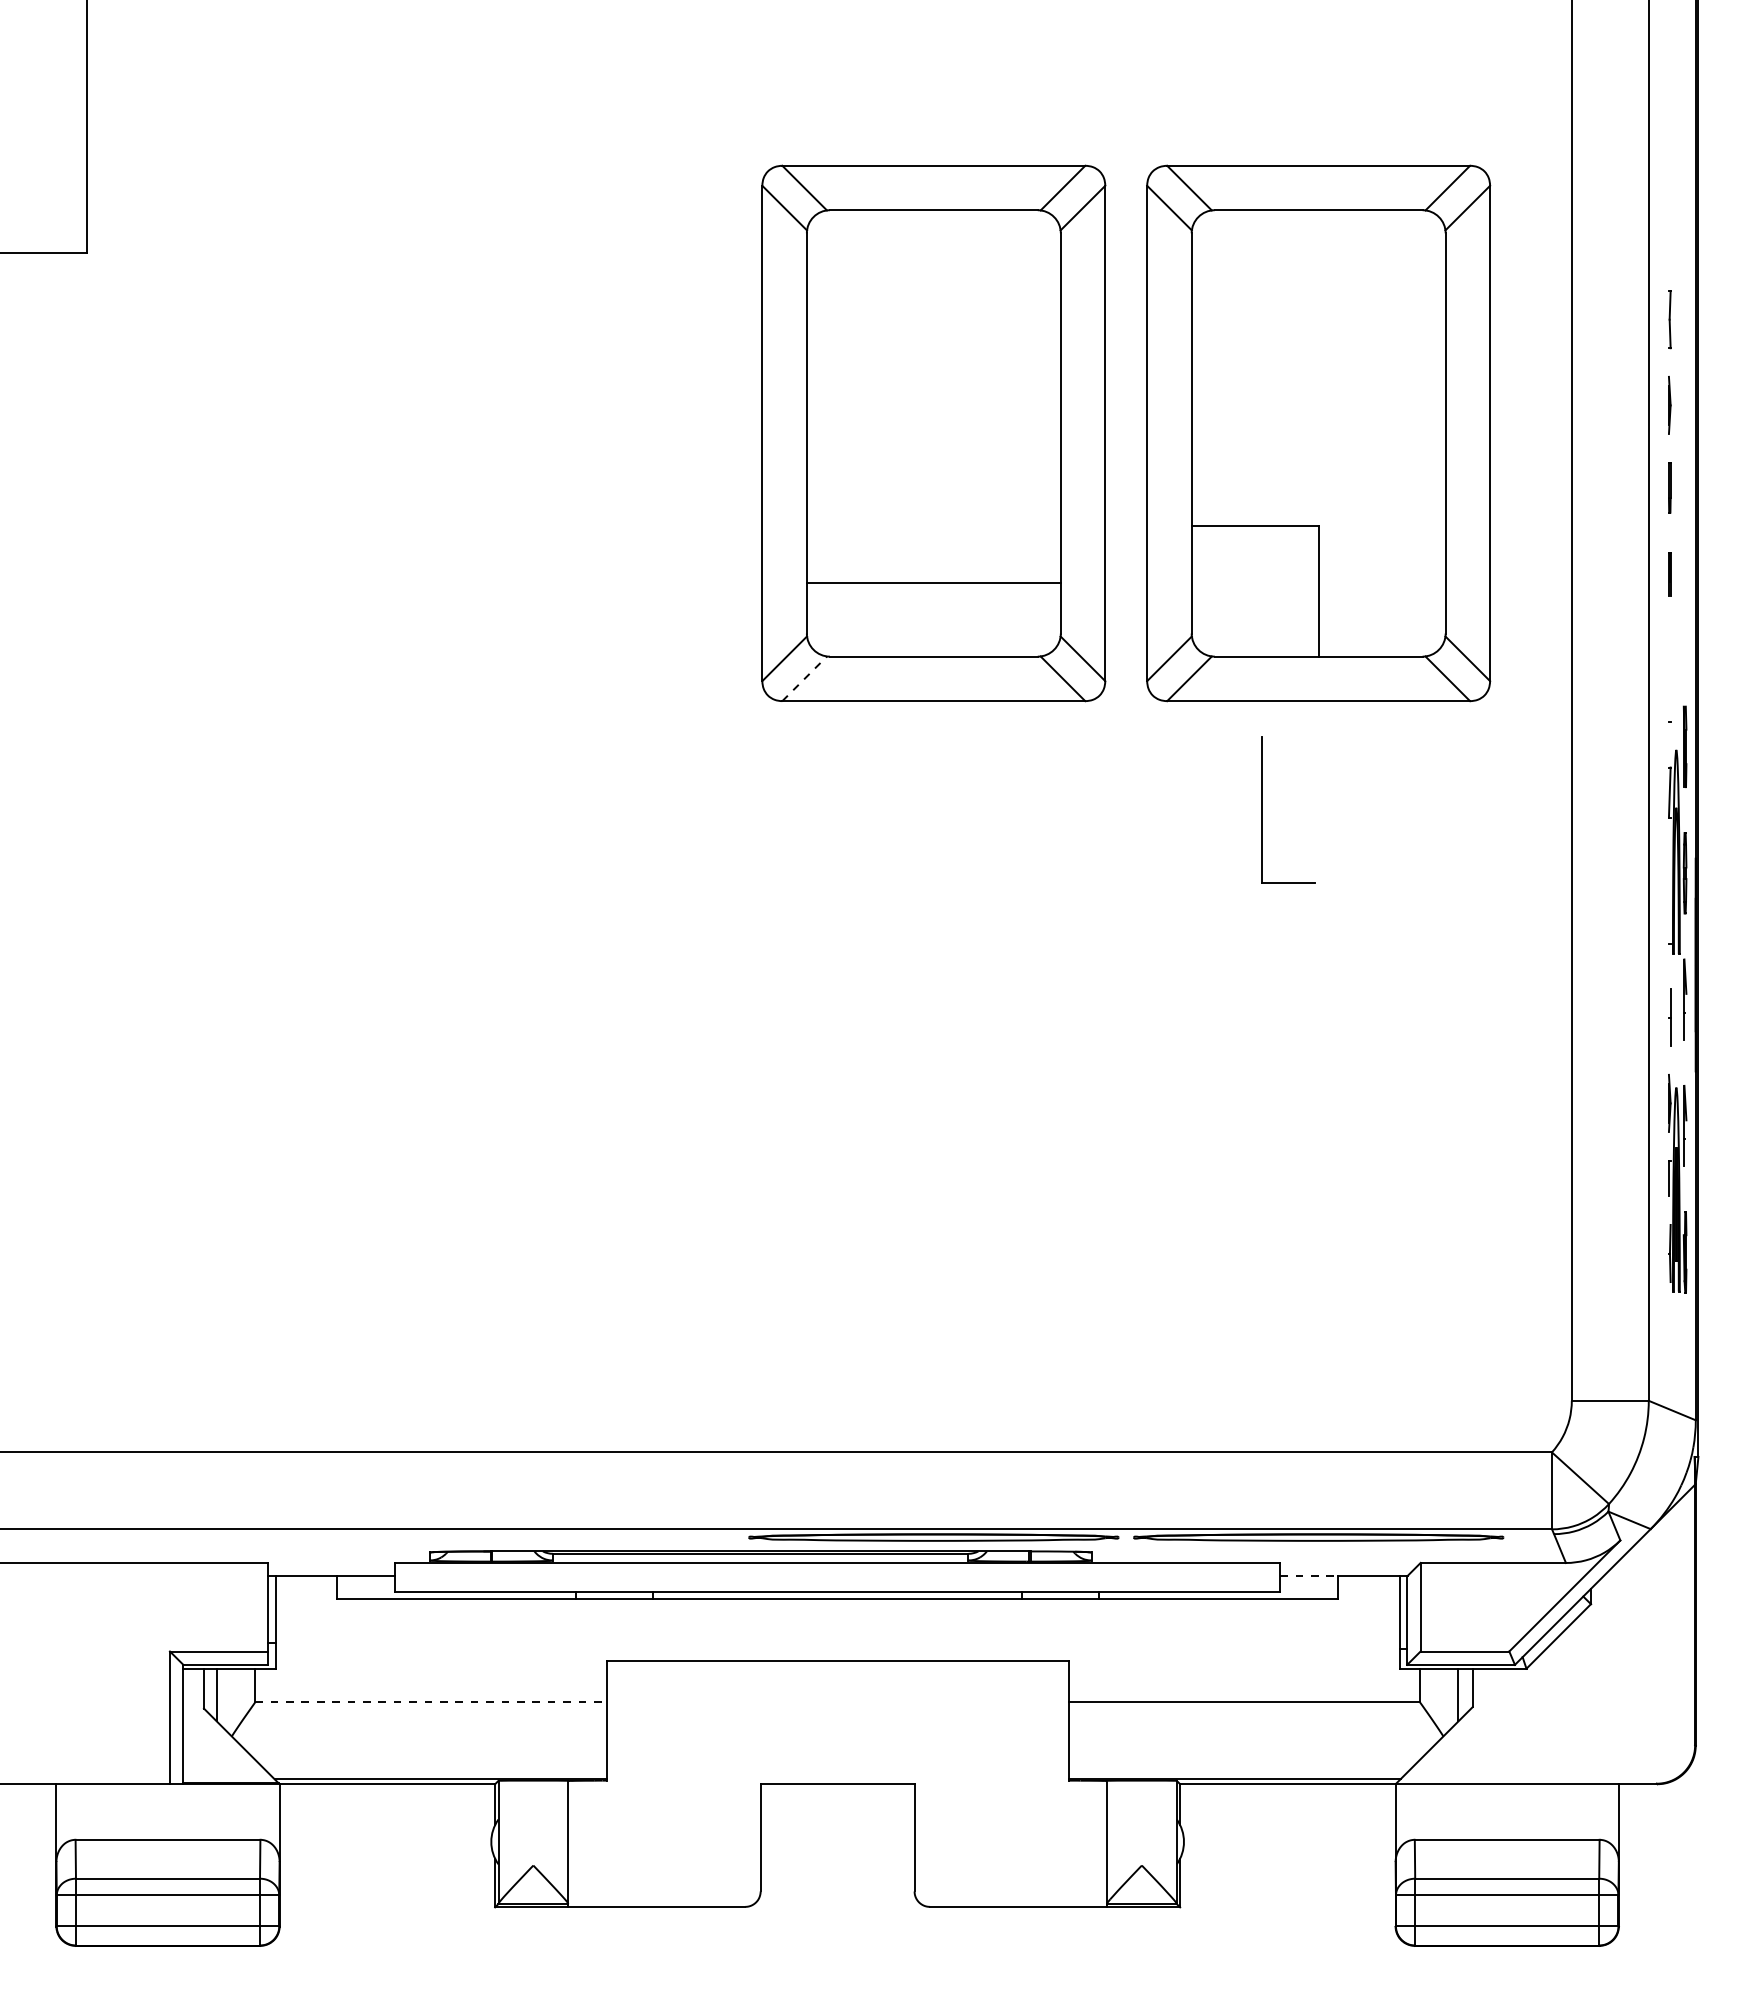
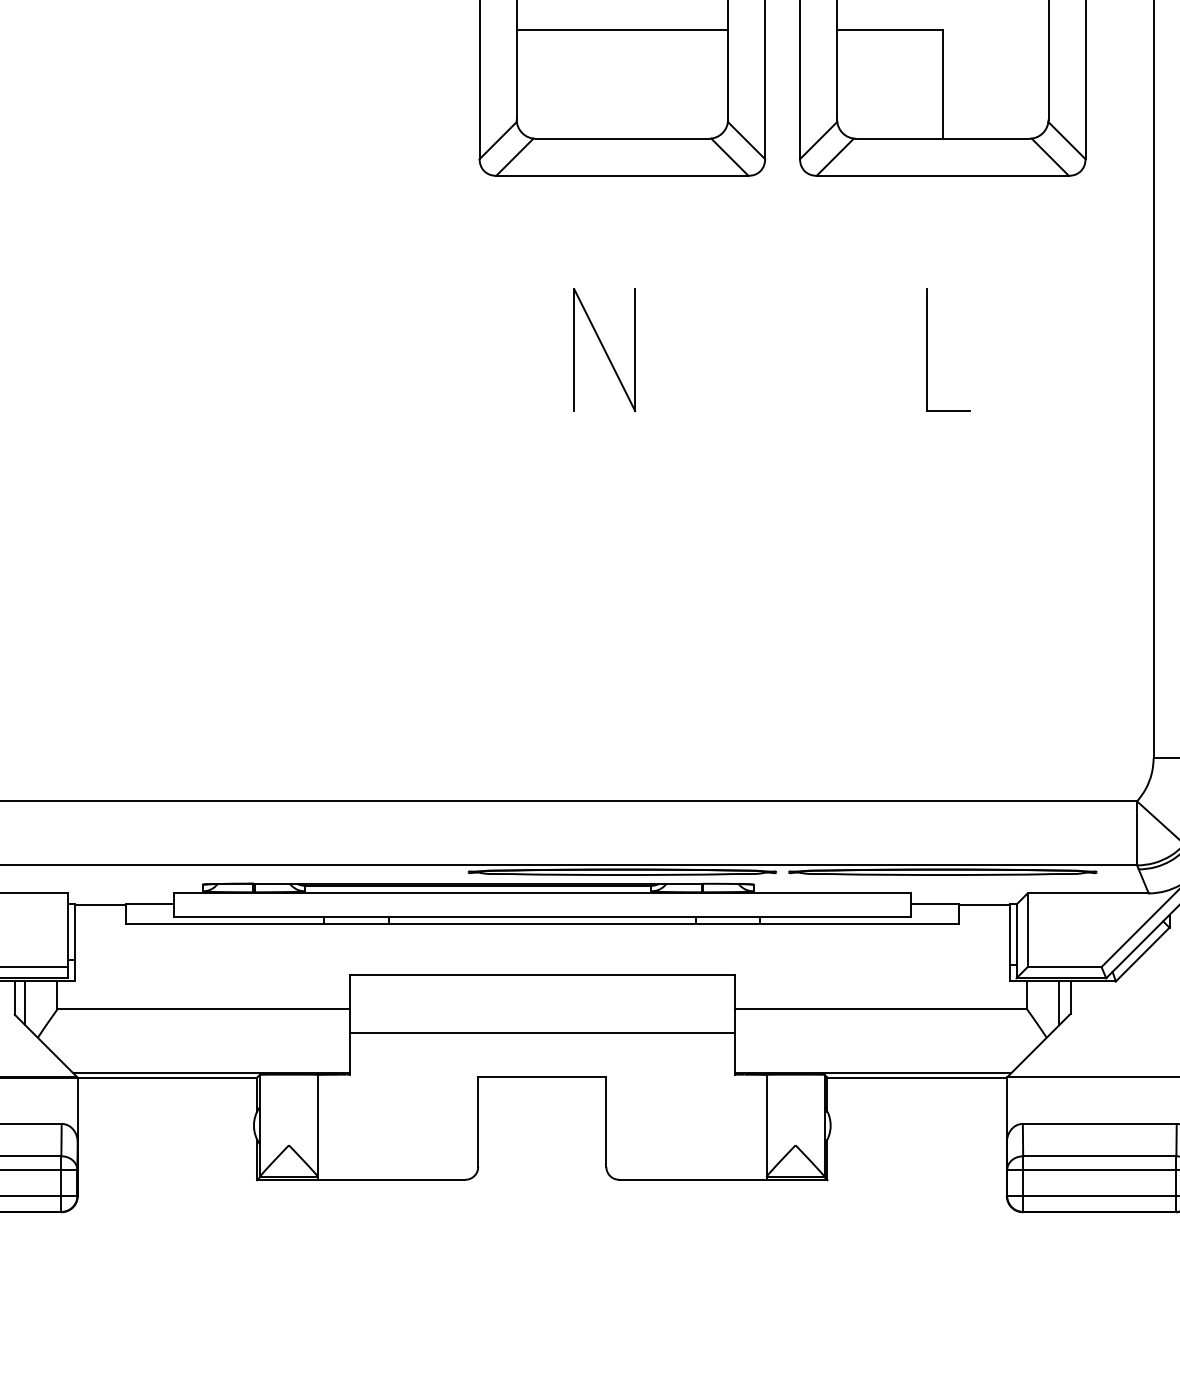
line: (933, 582) -> (622, 29), moved
line: (804, 678) -> (514, 156), dashed -> solid
part: (1262, 809) -> (926, 350), moved
part: (912, 910) -> (604, 350), added
line: (1309, 1576) -> (935, 904), dashed -> solid
line: (431, 1702) -> (204, 1009), dashed -> solid
line: (837, 1730) -> (542, 1032), added

